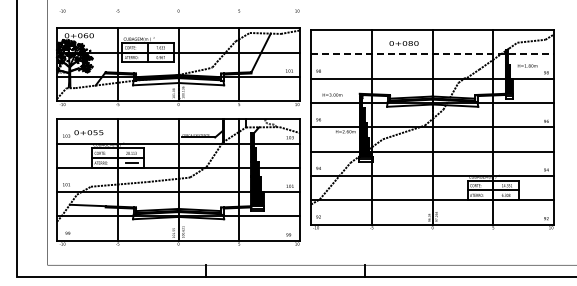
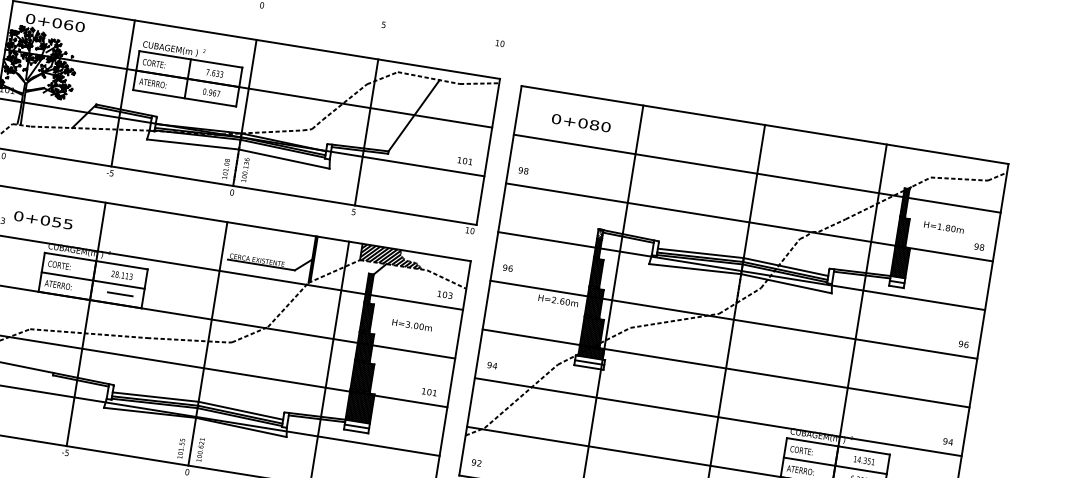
text: (403, 43) -> (580, 122), moved
line: (433, 54) -> (758, 174), dashed -> solid
text: (332, 94) -> (412, 324), moved
hatch: (260, 123) -> (390, 256), added

